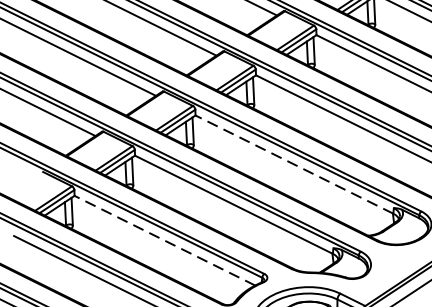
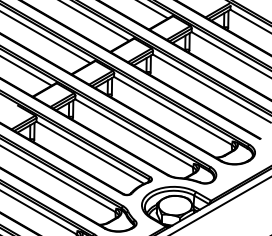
line: (293, 163) -> (172, 110), dashed -> solid
line: (163, 240) -> (89, 152), dashed -> solid

